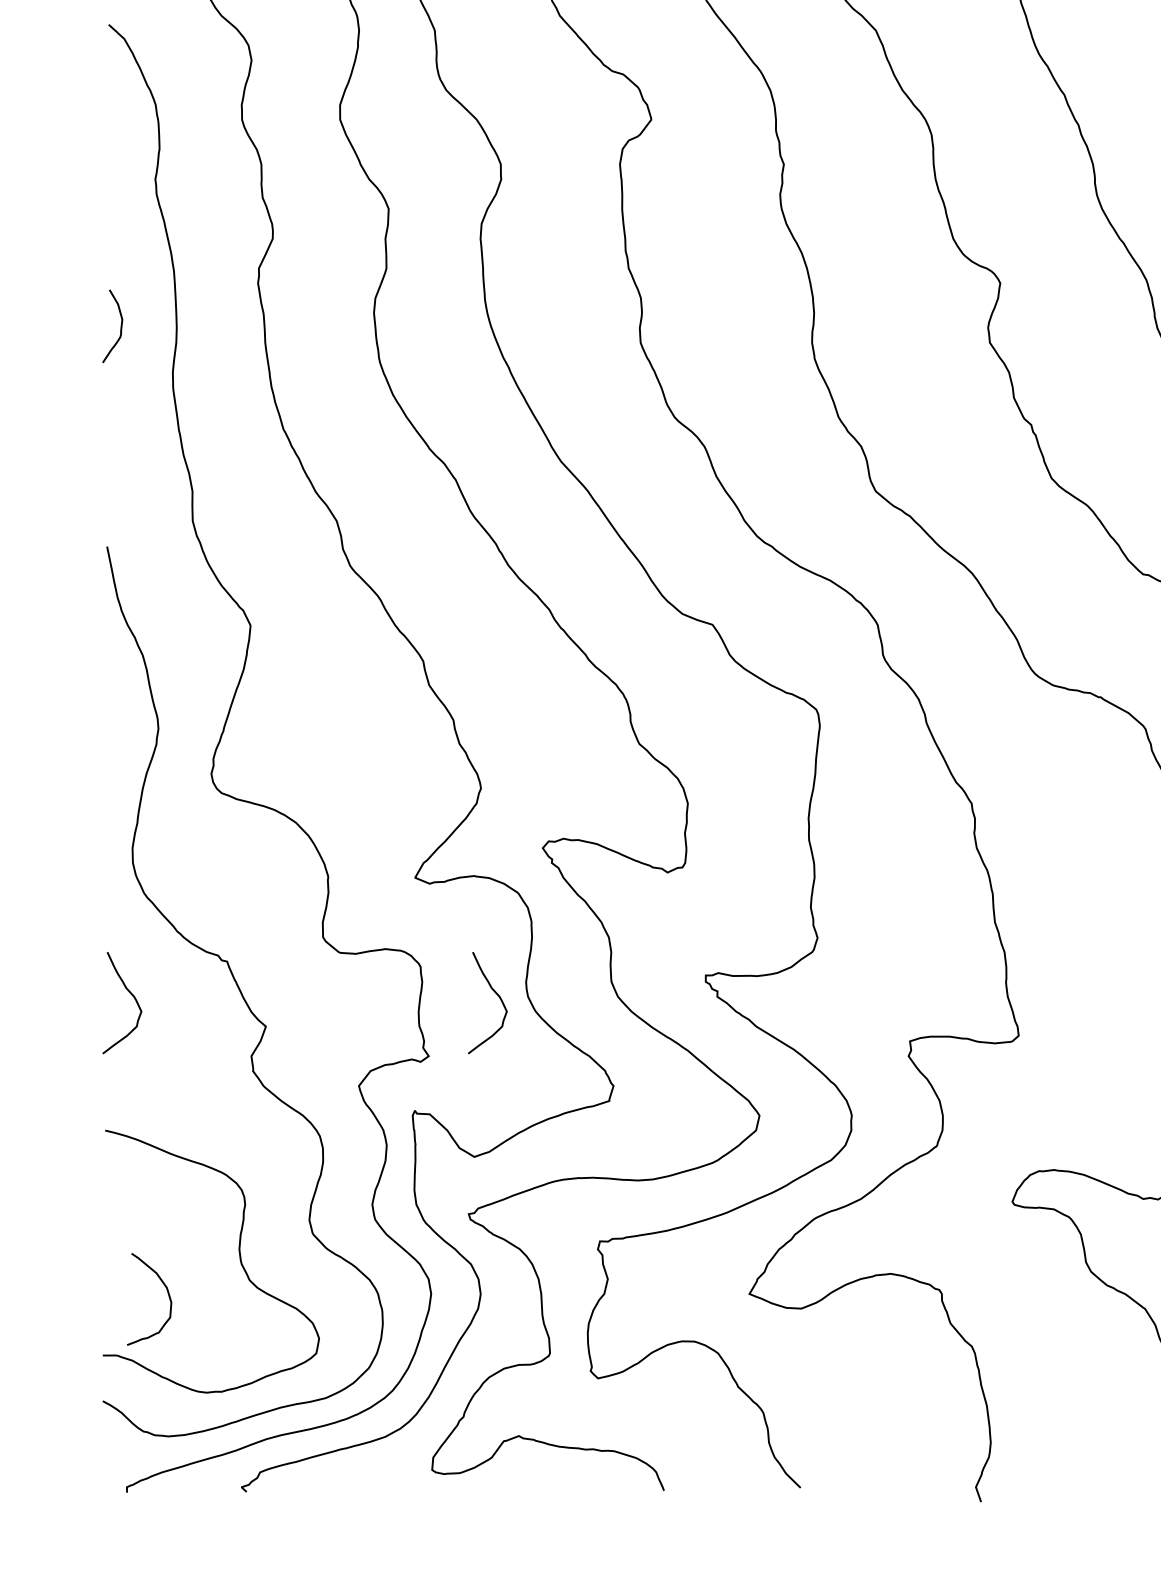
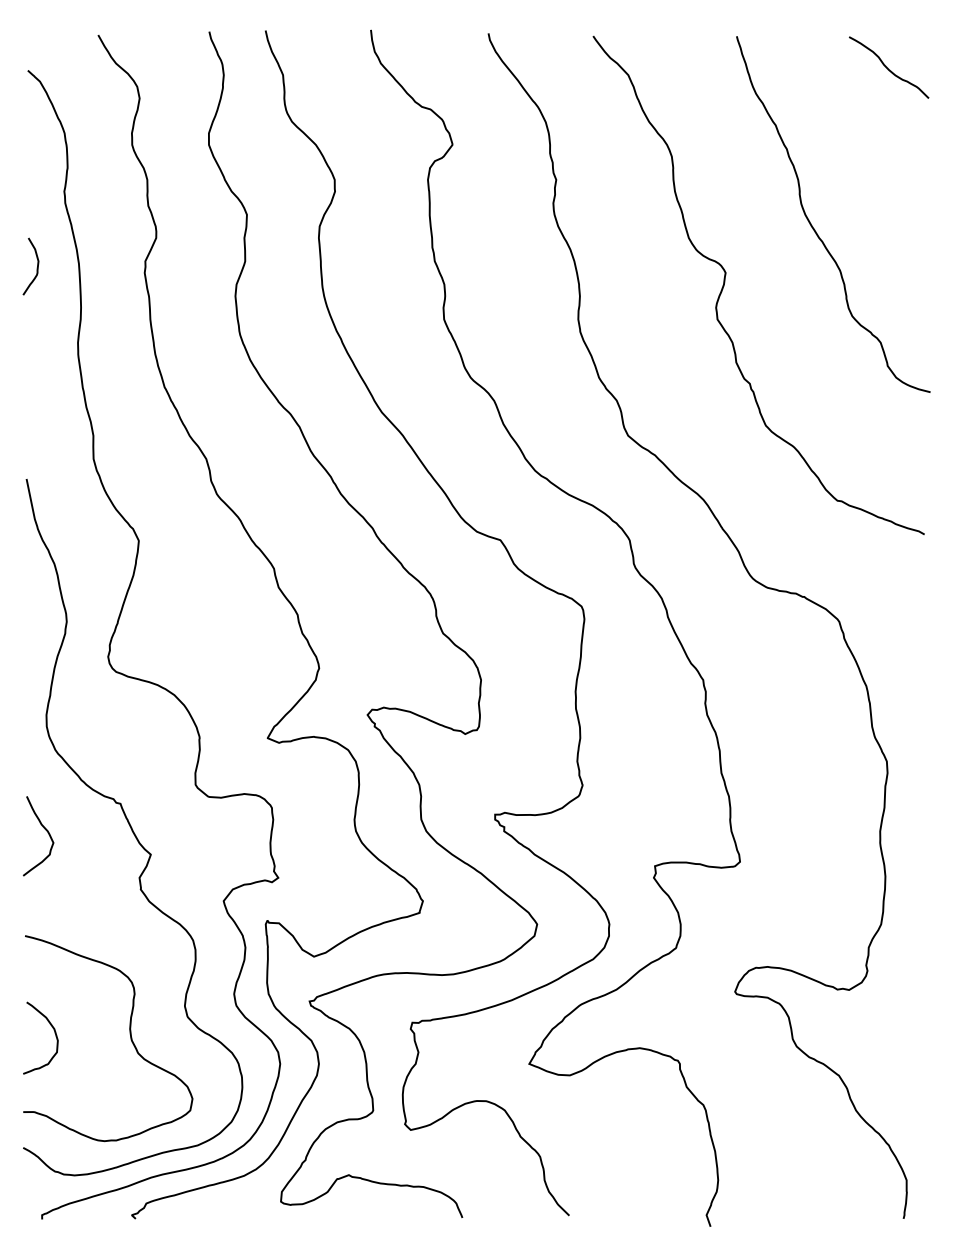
curve: (119, 327) -> (36, 267), moved
curve: (495, 994) -> (330, 829), removed
curve: (167, 1293) -> (54, 1033), moved

